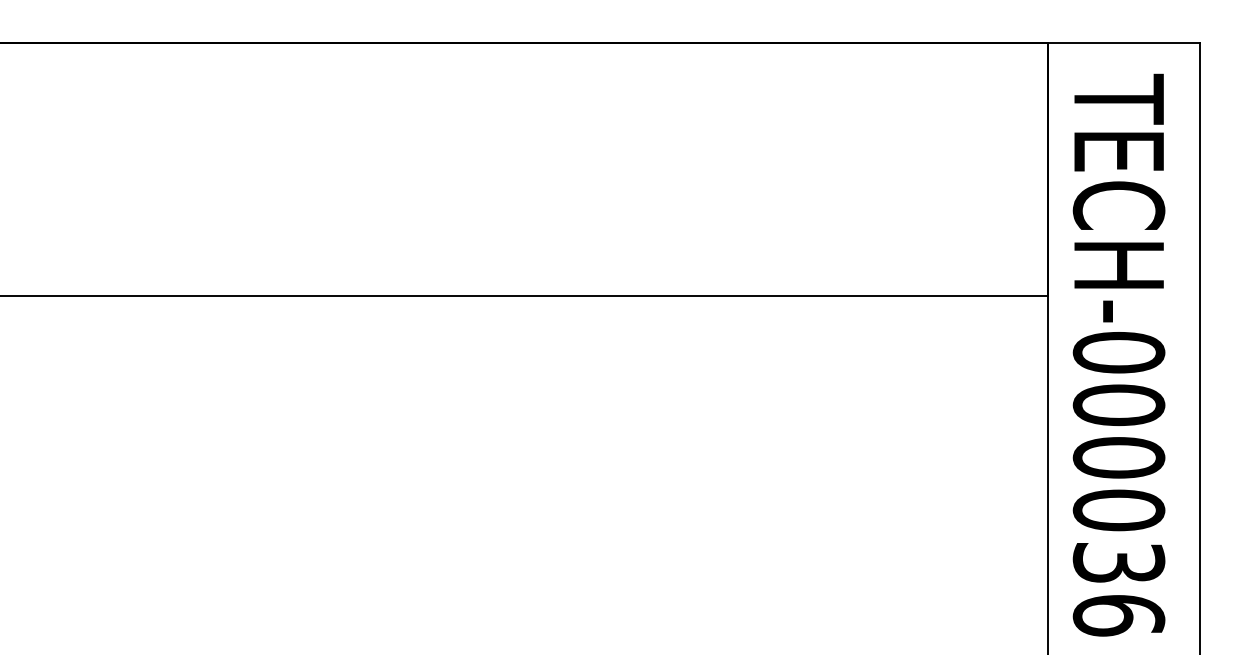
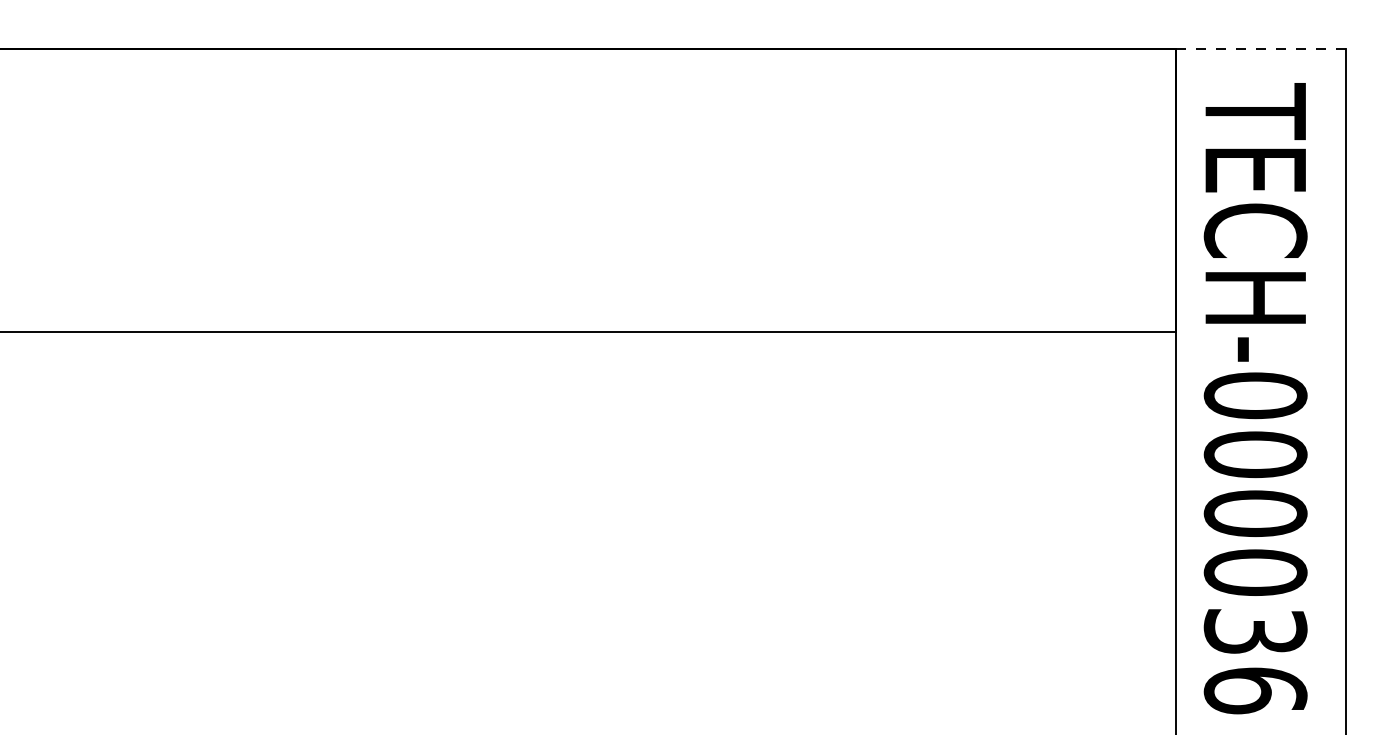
line: (1124, 43) -> (1261, 48), solid -> dashed

